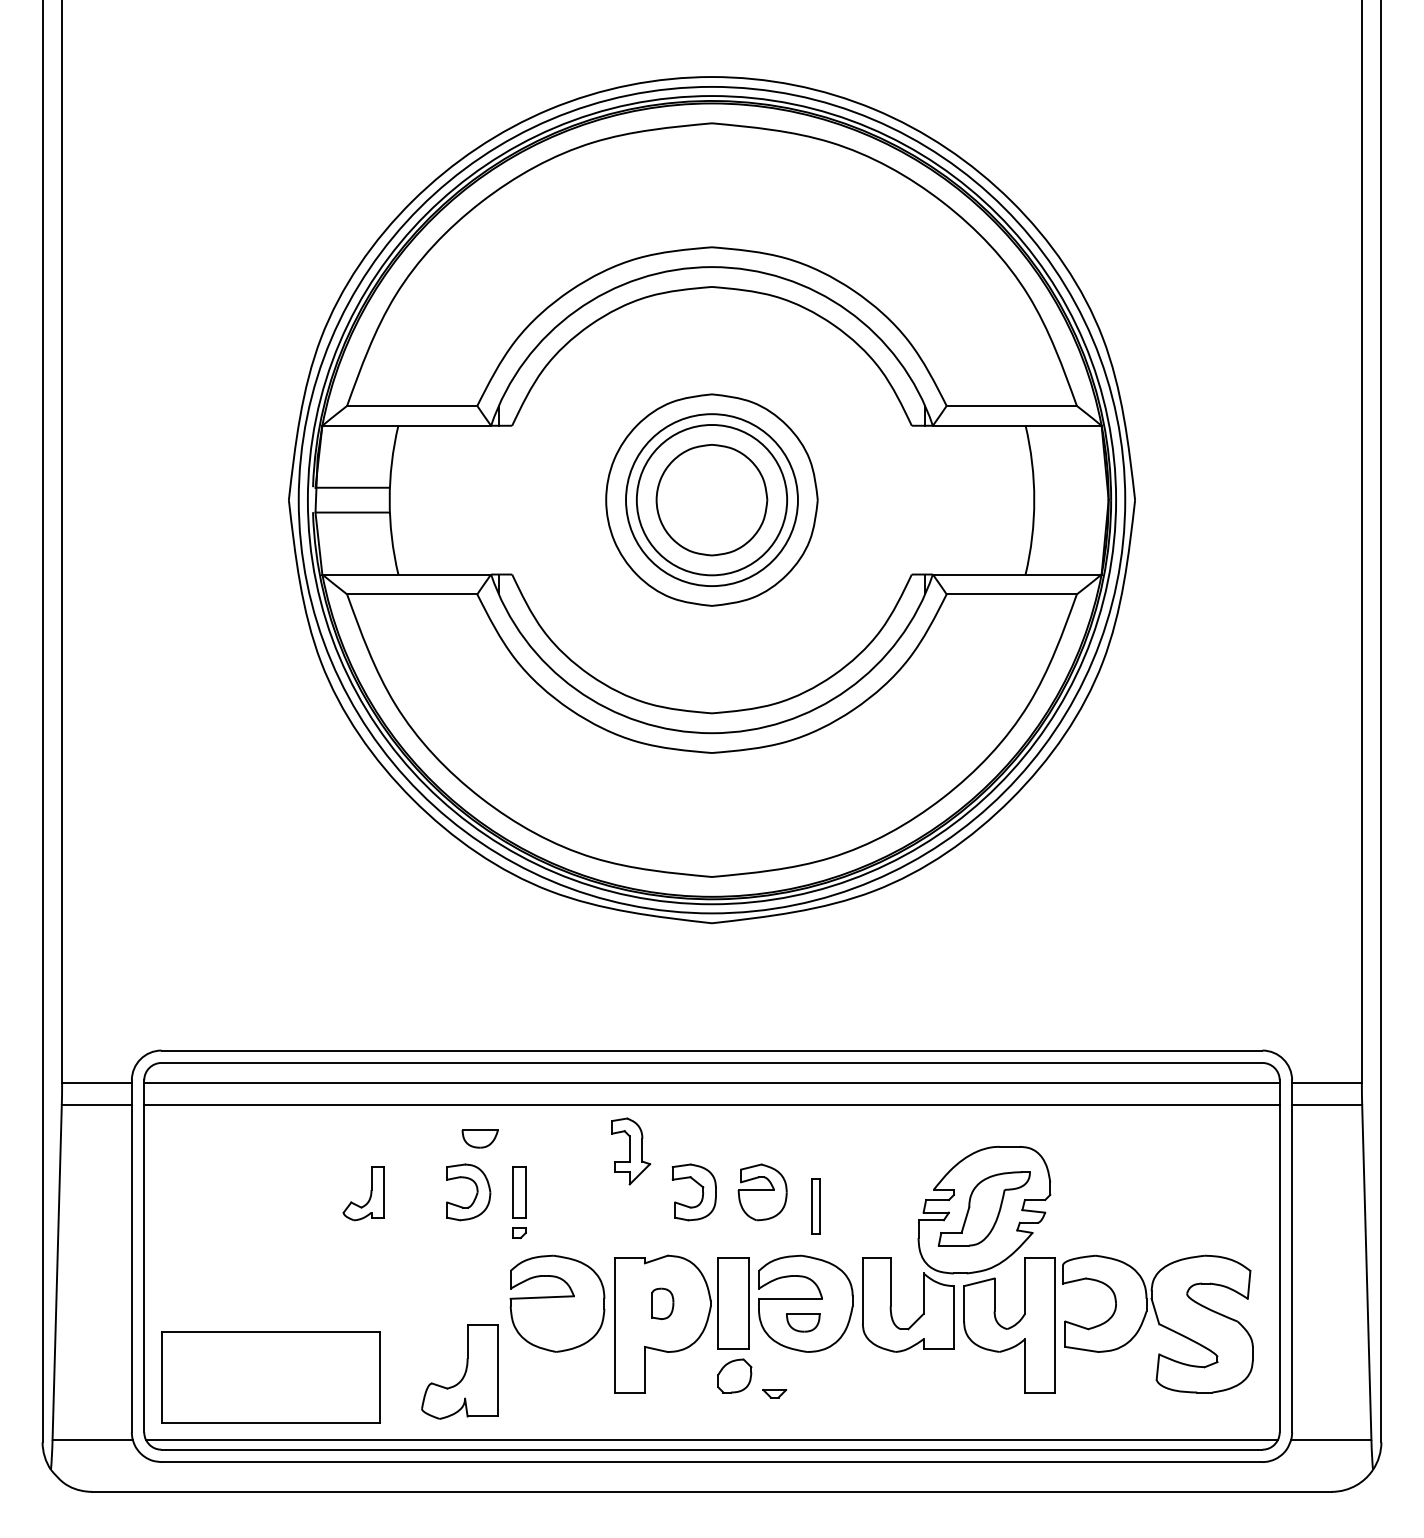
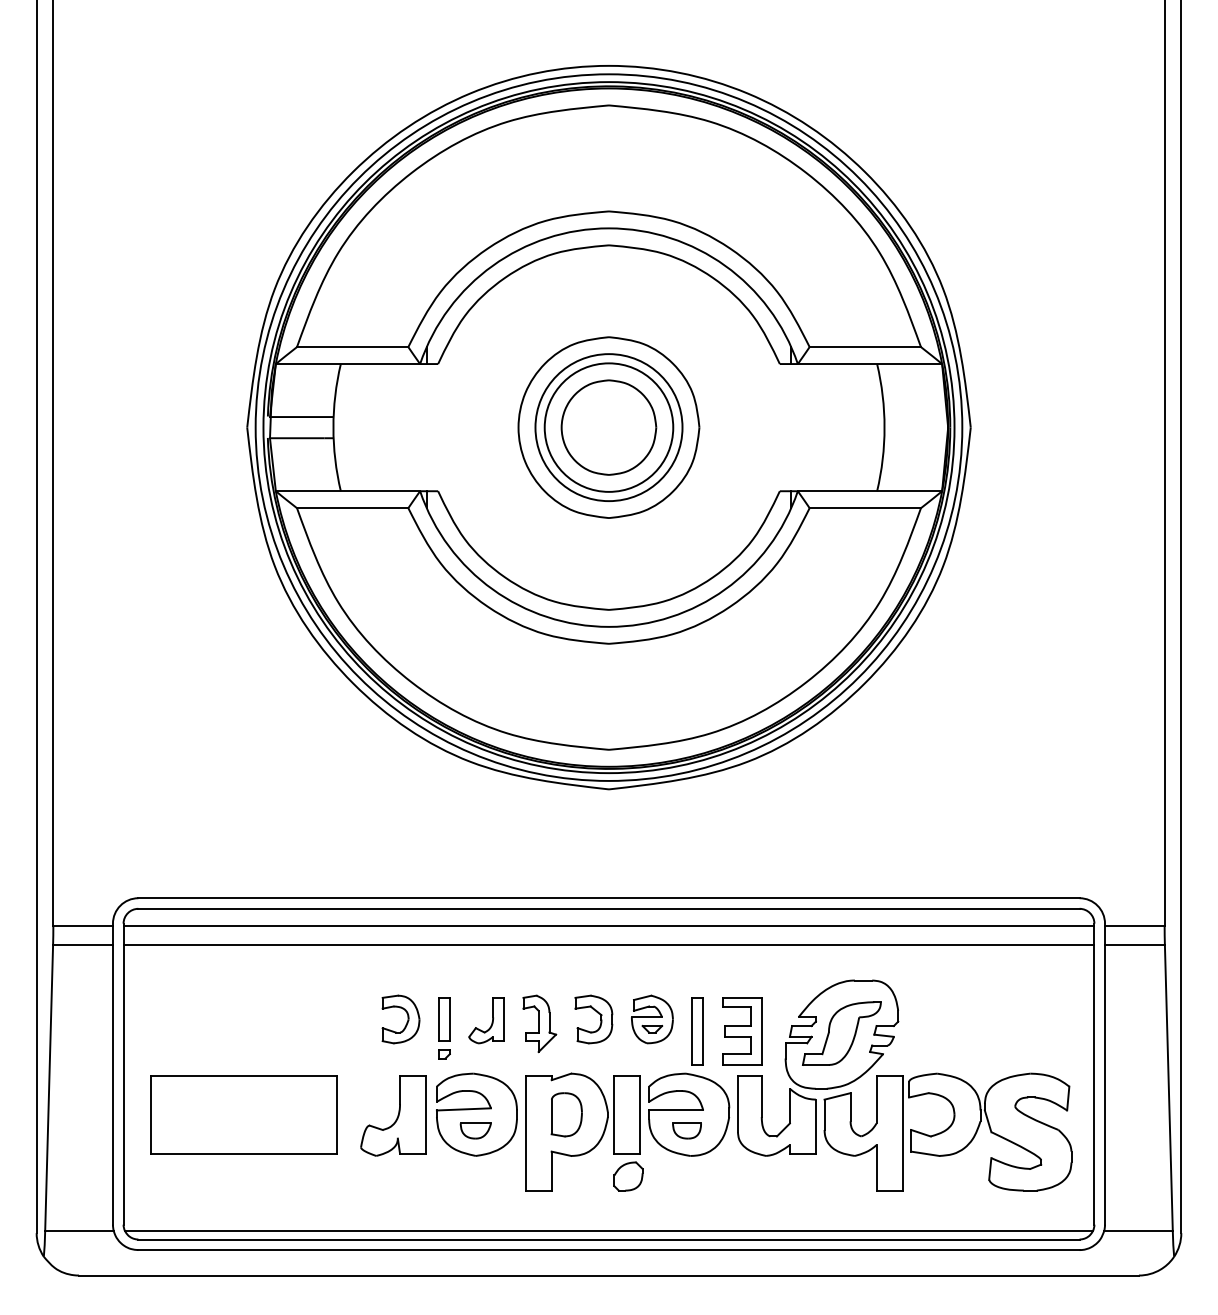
part: (479, 1138) -> (475, 1130), moved
part: (631, 1151) -> (540, 1023), moved
part: (369, 1196) -> (491, 1023), moved
part: (815, 1206) -> (697, 1031), size x1.43
part: (867, 1206) -> (741, 1031), added
part: (662, 1303) -> (566, 1114), size x1.67
part: (459, 1371) -> (393, 1115), moved
part: (270, 1377) -> (243, 1114), moved
part: (774, 1393) -> (652, 1028), moved

